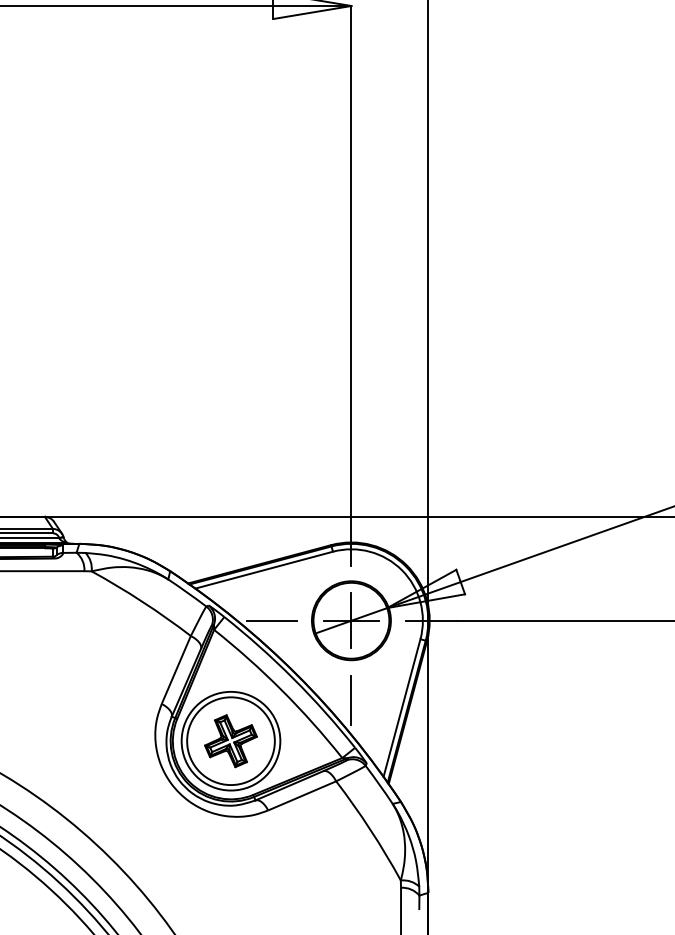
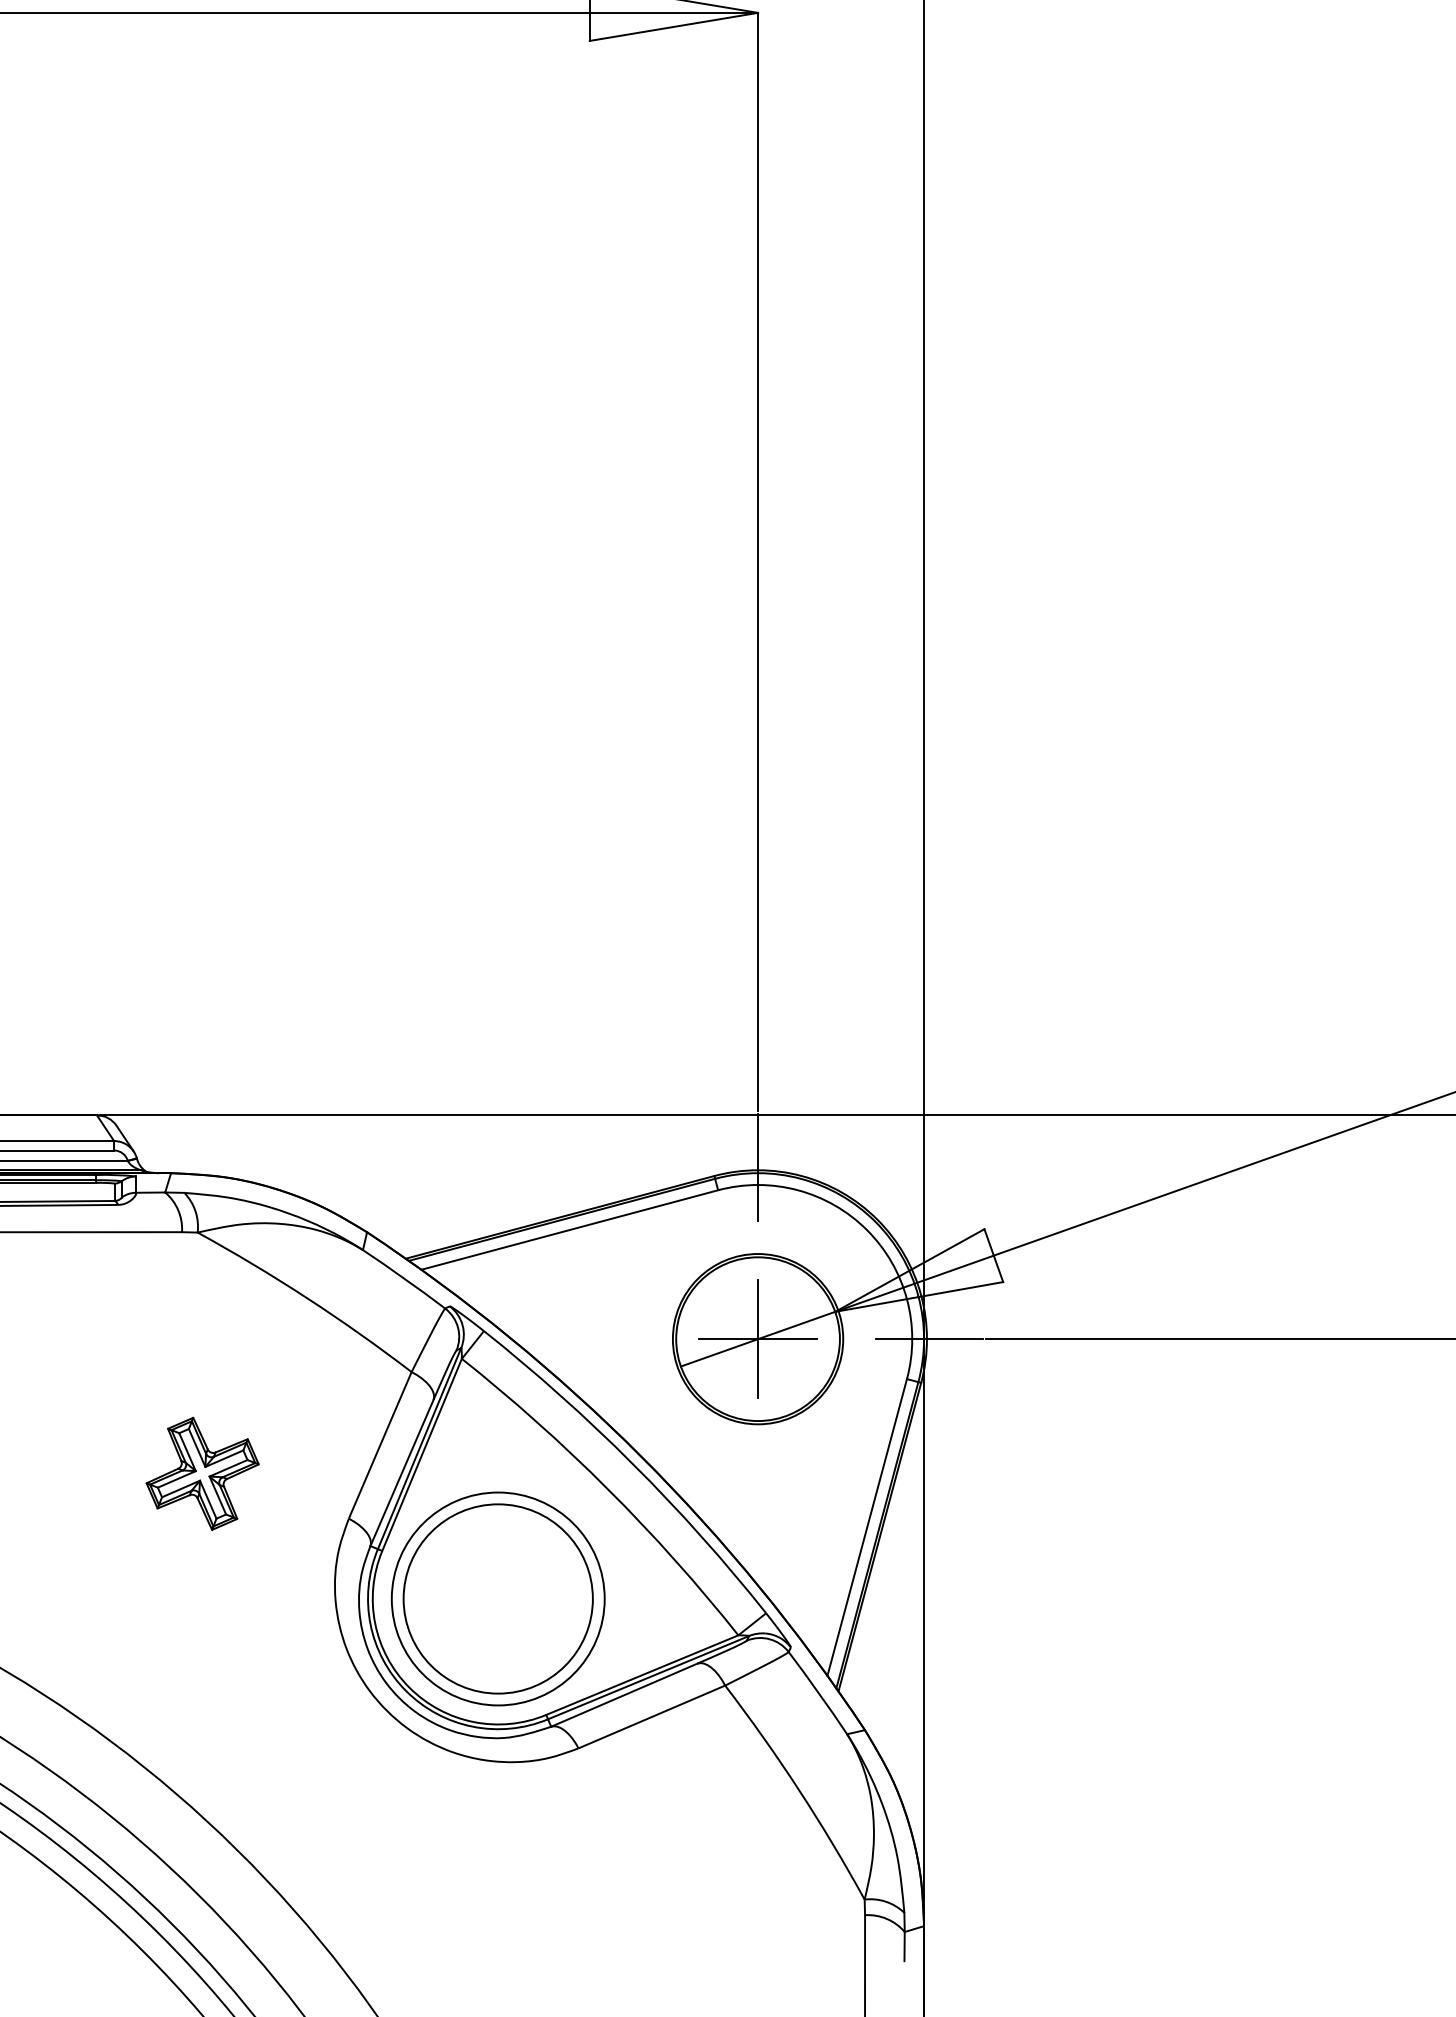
line: (271, 620) -> (585, 1338), removed
line: (351, 700) -> (758, 1511), removed
part: (230, 741) -> (201, 1474), moved

